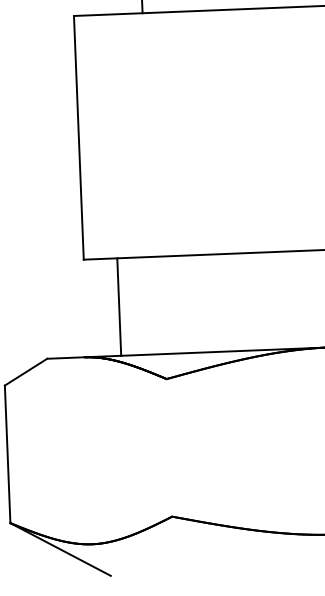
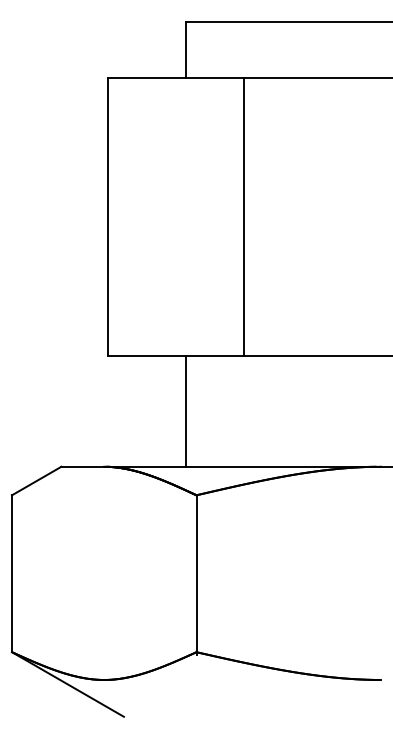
line: (198, 132) -> (243, 216), added
line: (118, 306) -> (185, 410), moved
line: (169, 448) -> (196, 574), added

